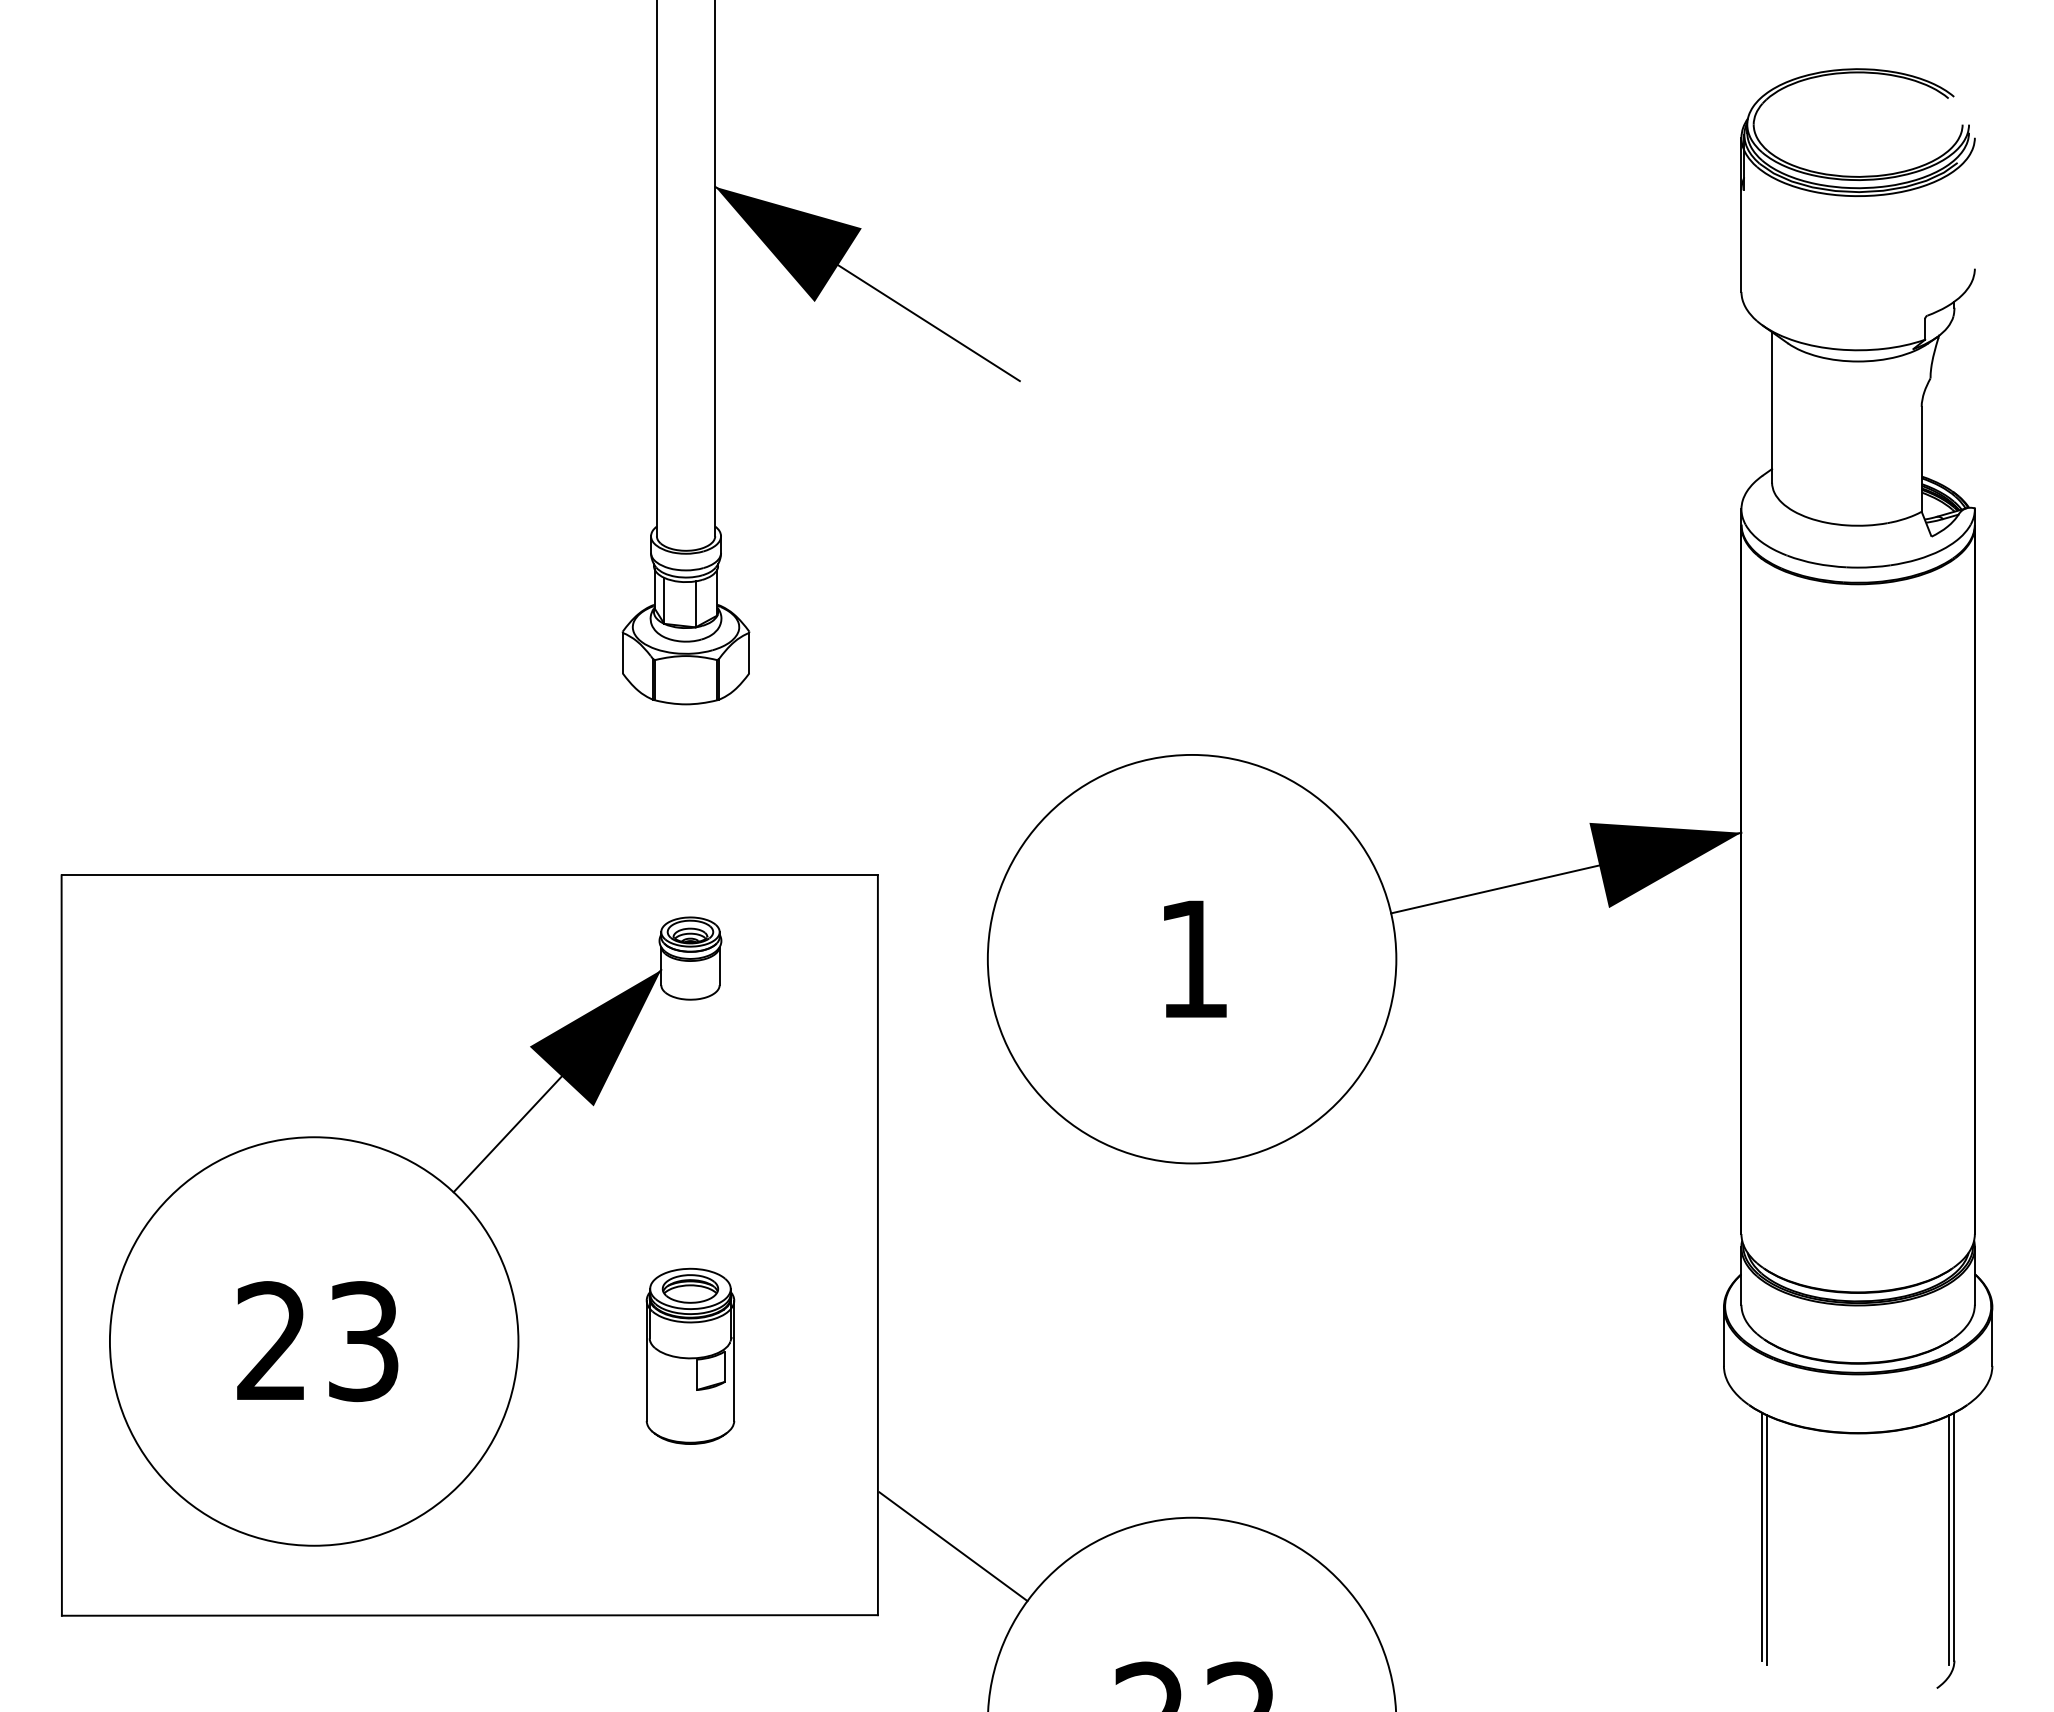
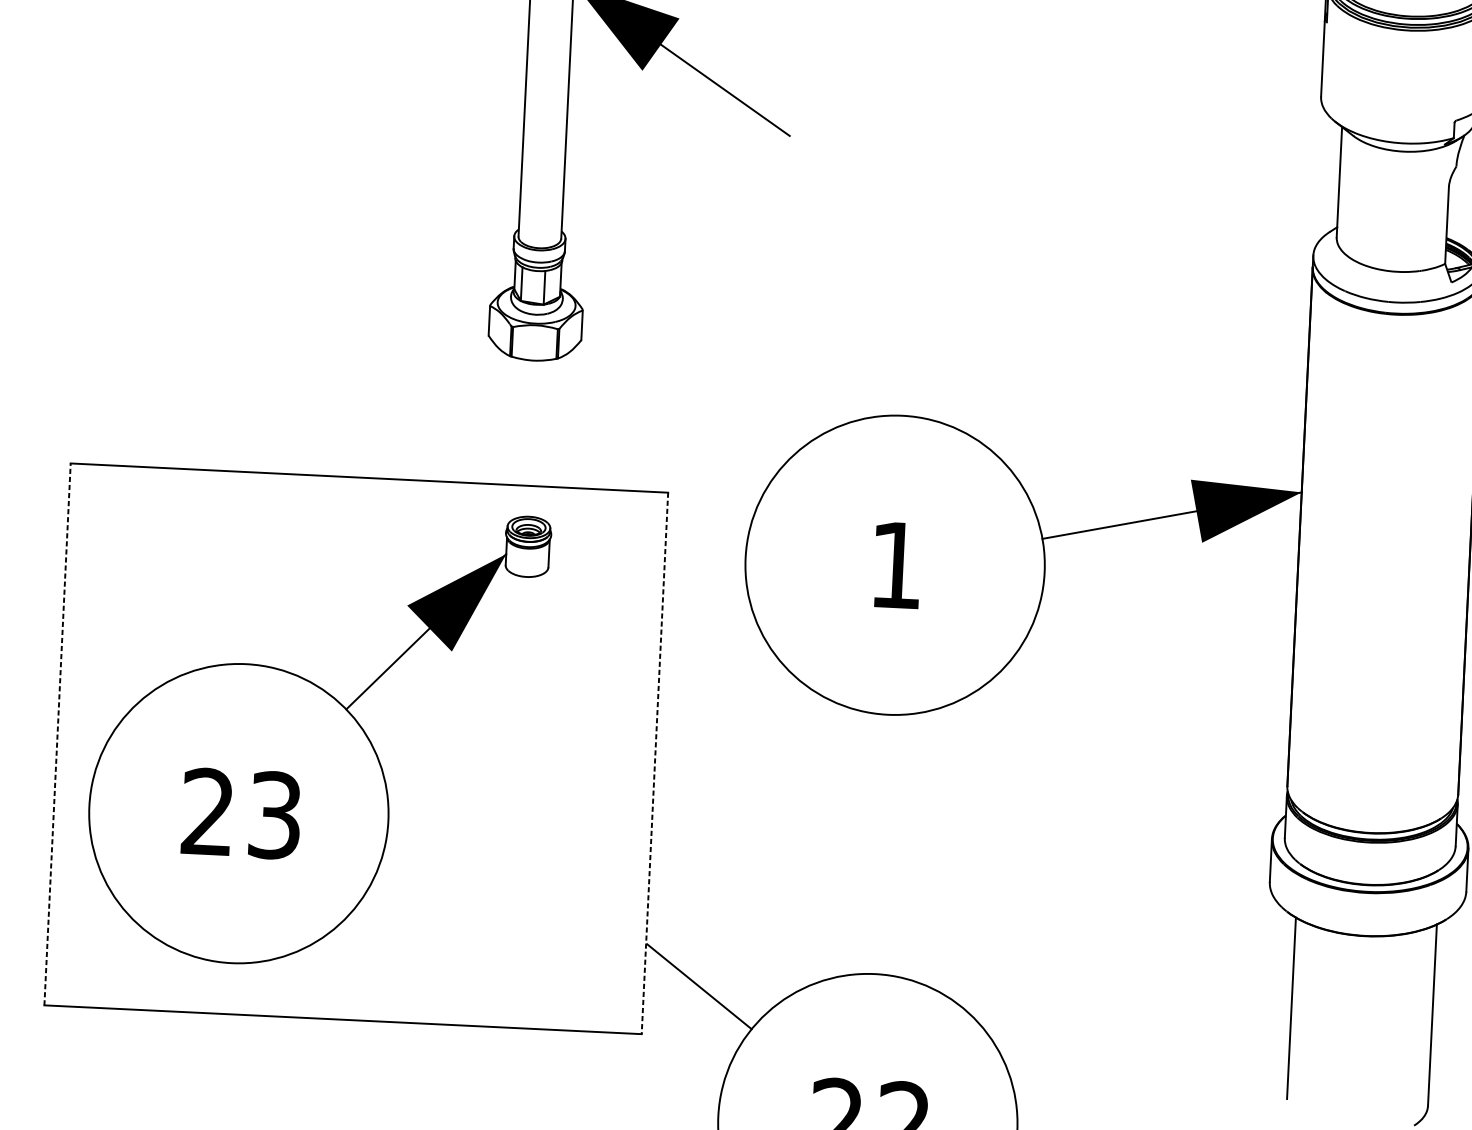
line: (61, 1245) -> (57, 734), solid -> dashed
line: (877, 1245) -> (654, 763), solid -> dashed
part: (690, 1355) -> (513, 837), removed
line: (1766, 1539) -> (1294, 1010), removed
line: (1949, 1539) -> (1428, 1017), removed

